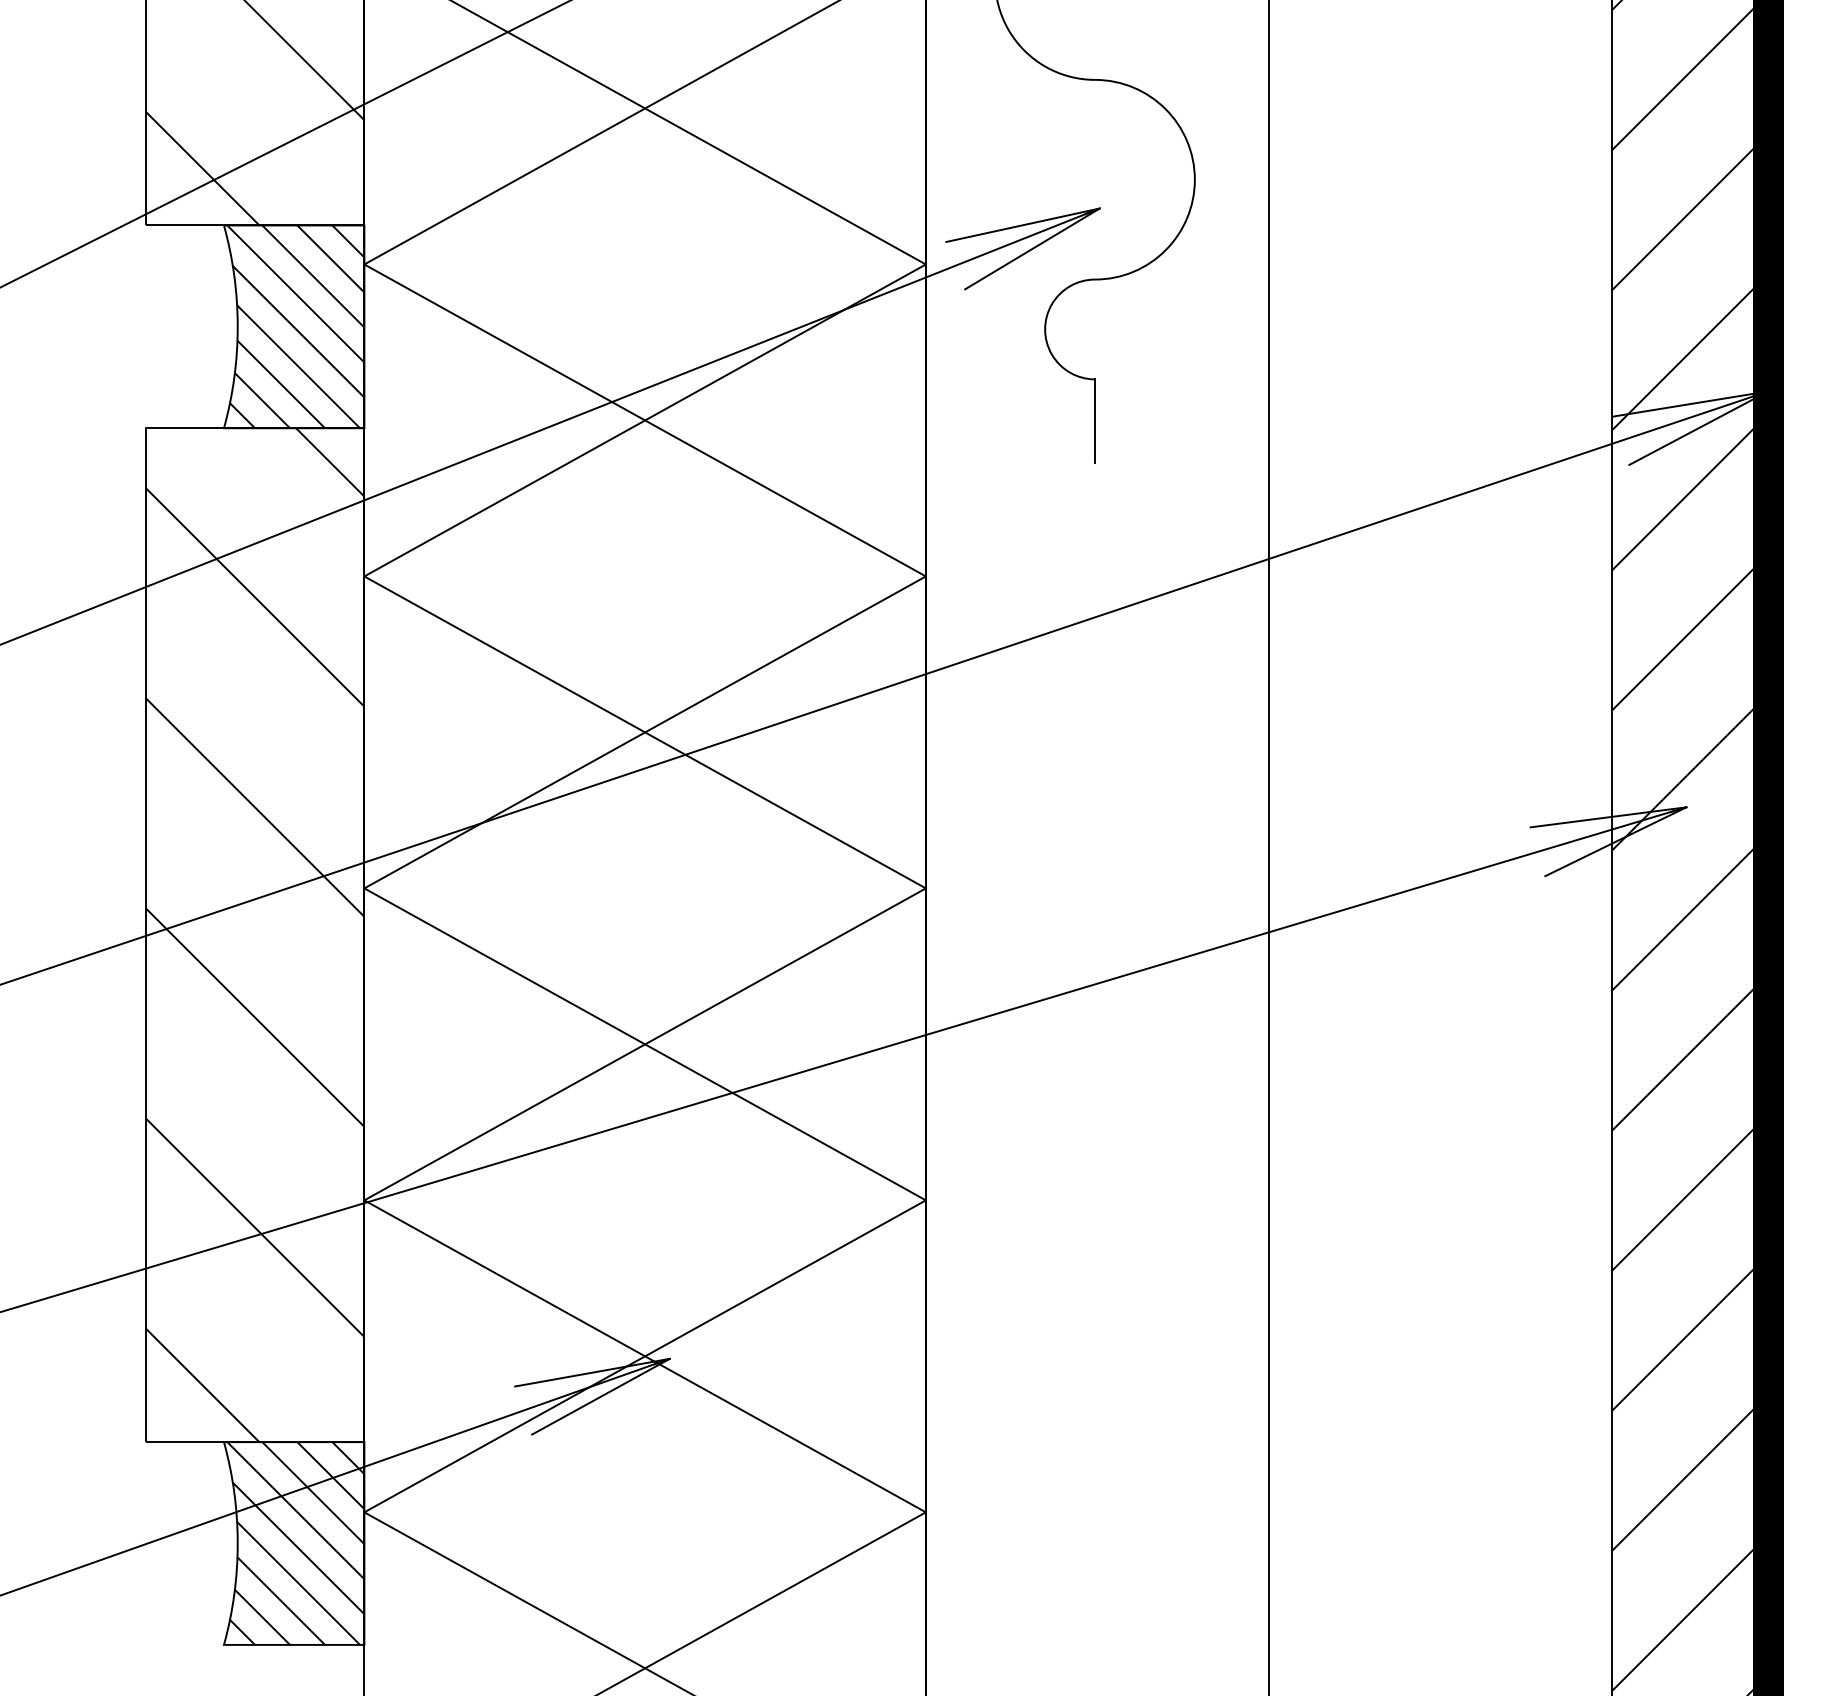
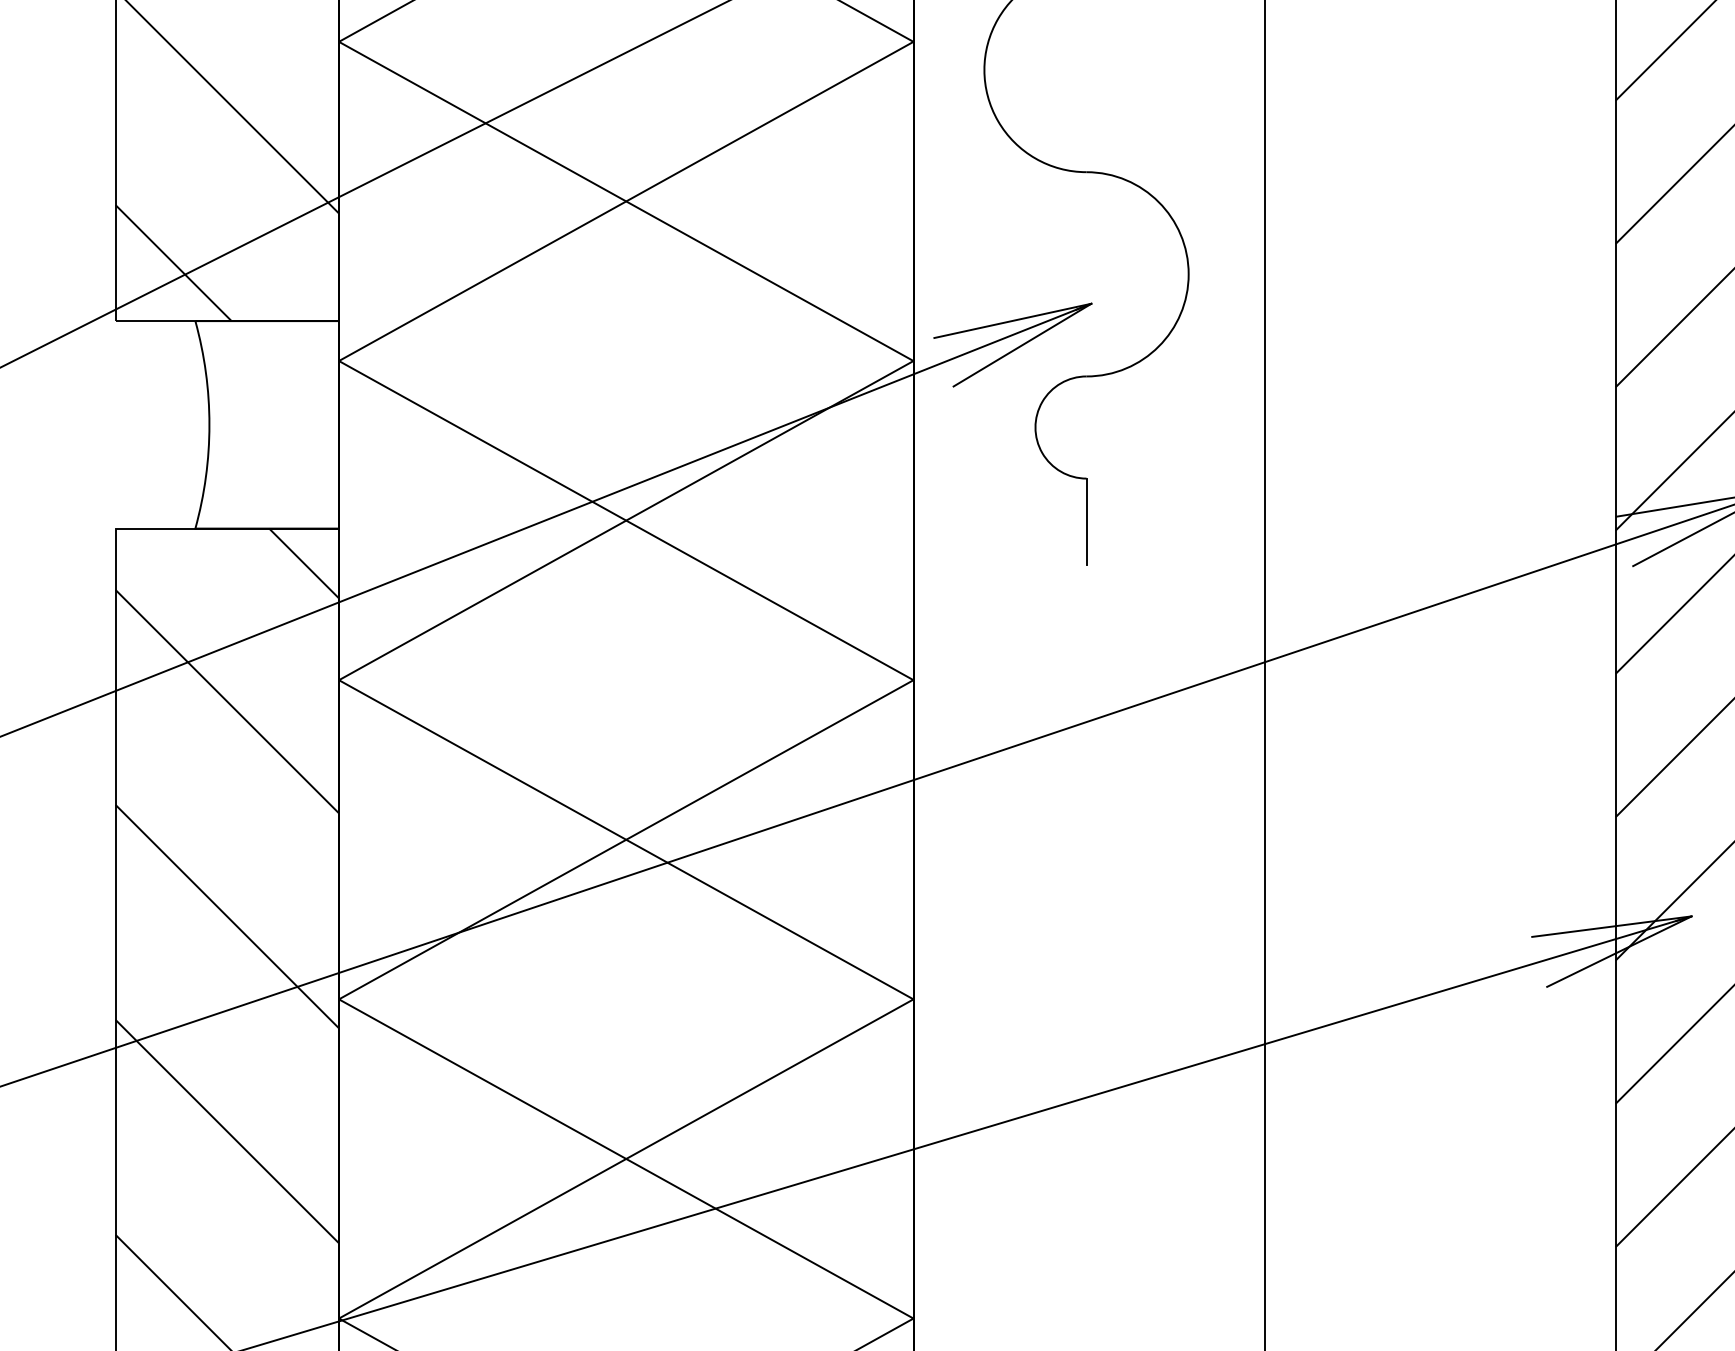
hatch: (295, 326) -> (268, 424), removed

